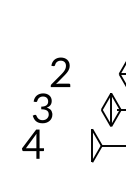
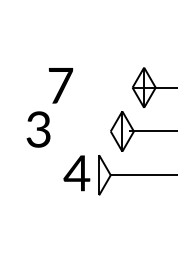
text: (60, 72) -> (60, 85), 2 -> 7
text: (32, 144) -> (76, 173), moved

